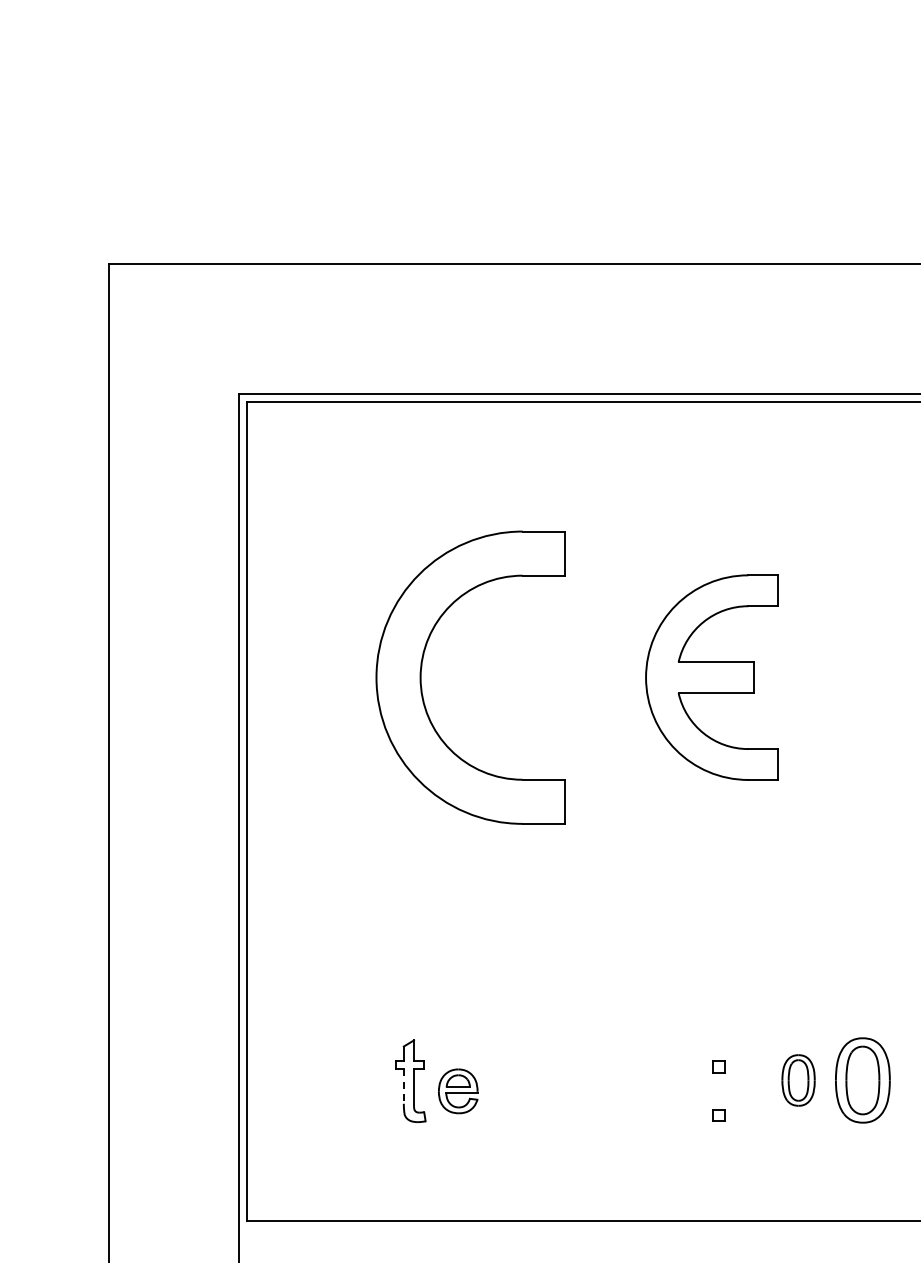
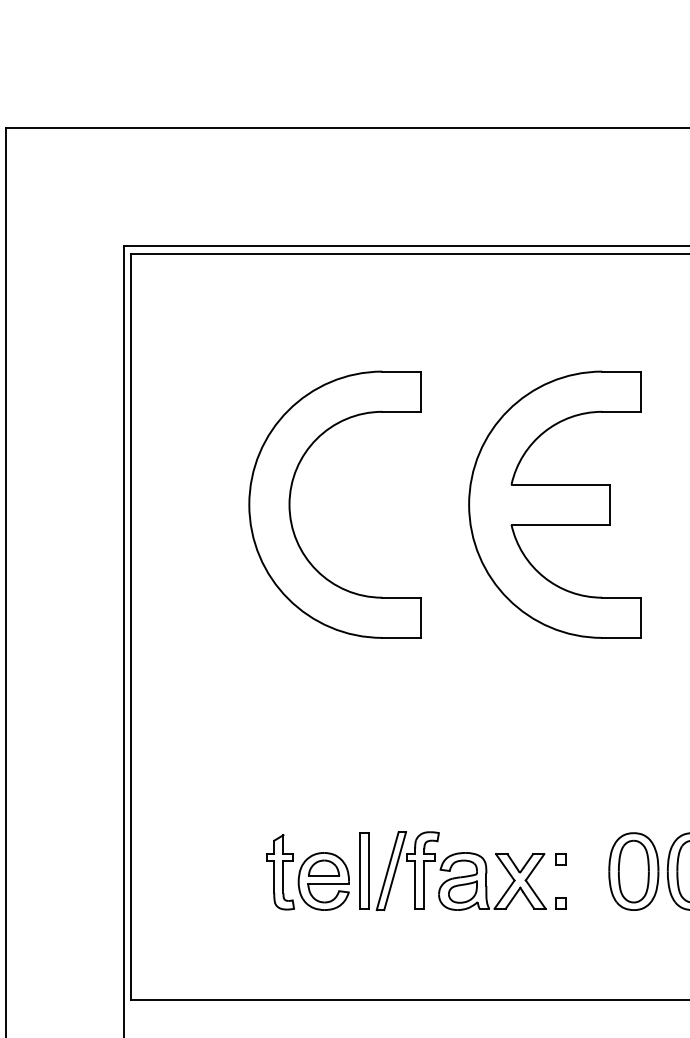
part: (711, 677) -> (554, 504), size x1.43
part: (599, 1079) -> (452, 870), added
part: (798, 1080) -> (633, 871), size x1.67
line: (403, 1086) -> (273, 877), dashed -> solid
part: (457, 1091) -> (323, 881), size x1.43

